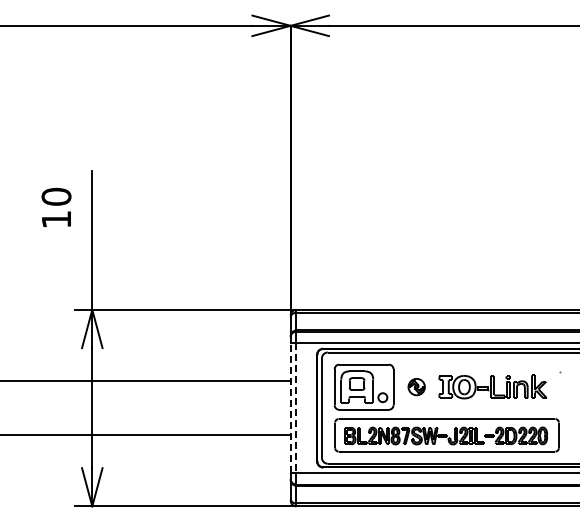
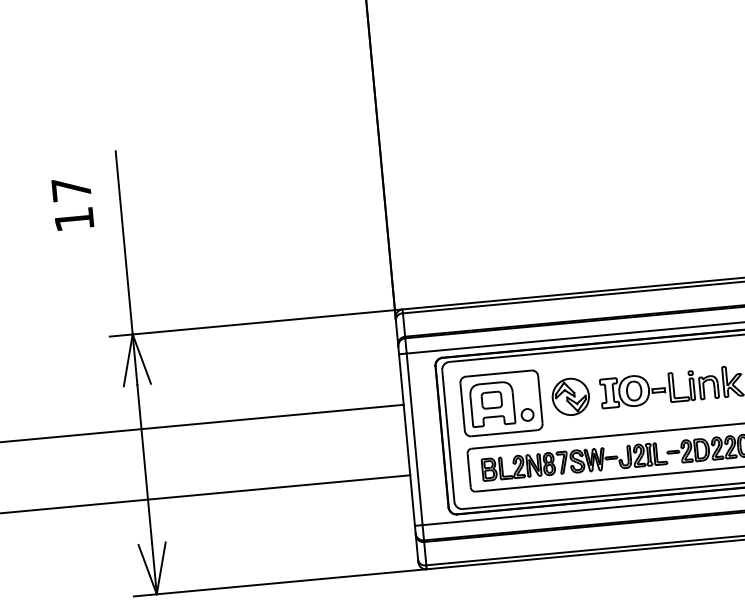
text: (56, 196) -> (71, 189), 10 -> 17
part: (416, 386) -> (570, 396), size x1.67
line: (290, 408) -> (406, 440), dashed -> solid
line: (296, 408) -> (414, 439), dashed -> solid

